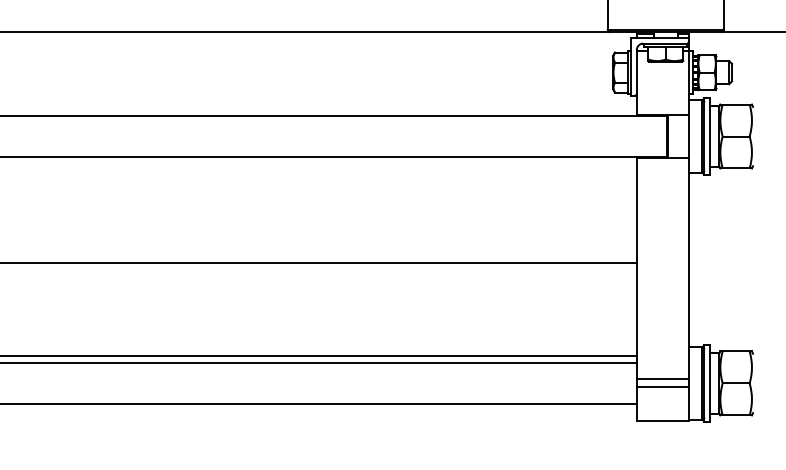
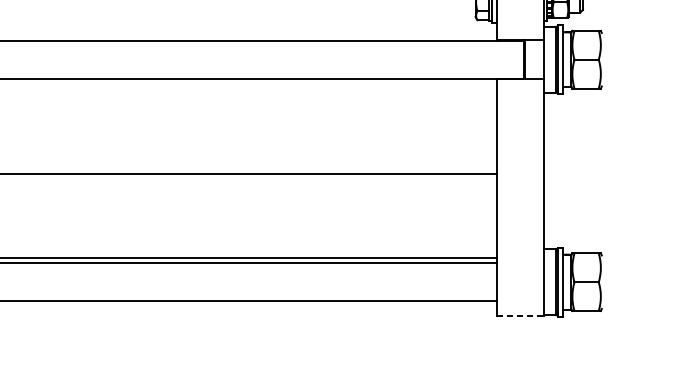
line: (662, 378) -> (520, 277), removed
line: (662, 386) -> (520, 285), removed
line: (663, 421) -> (521, 316), solid -> dashed

